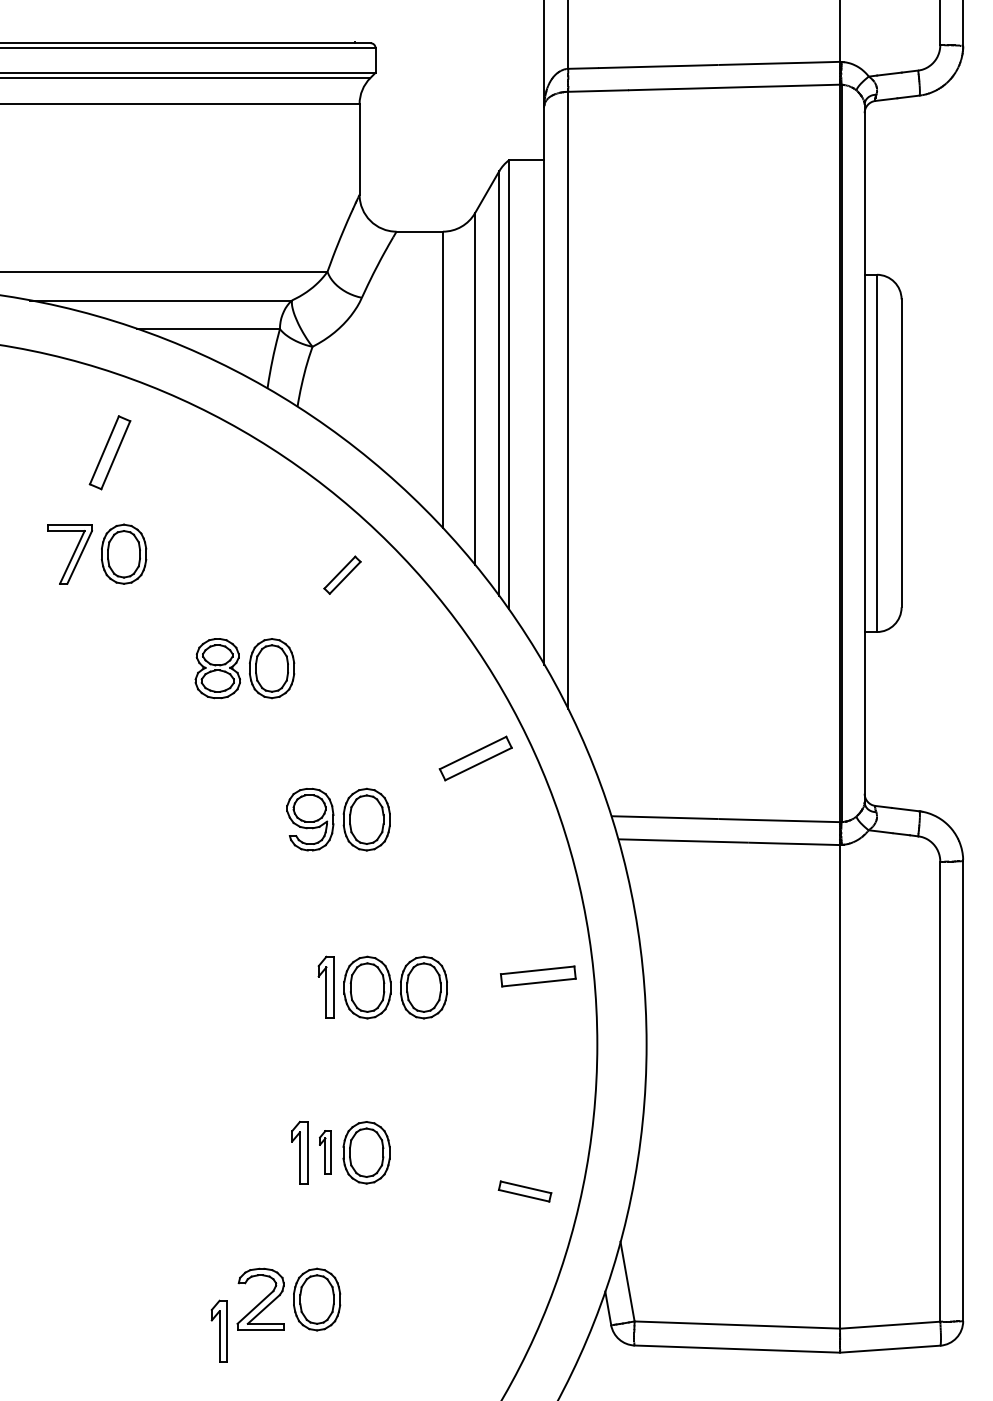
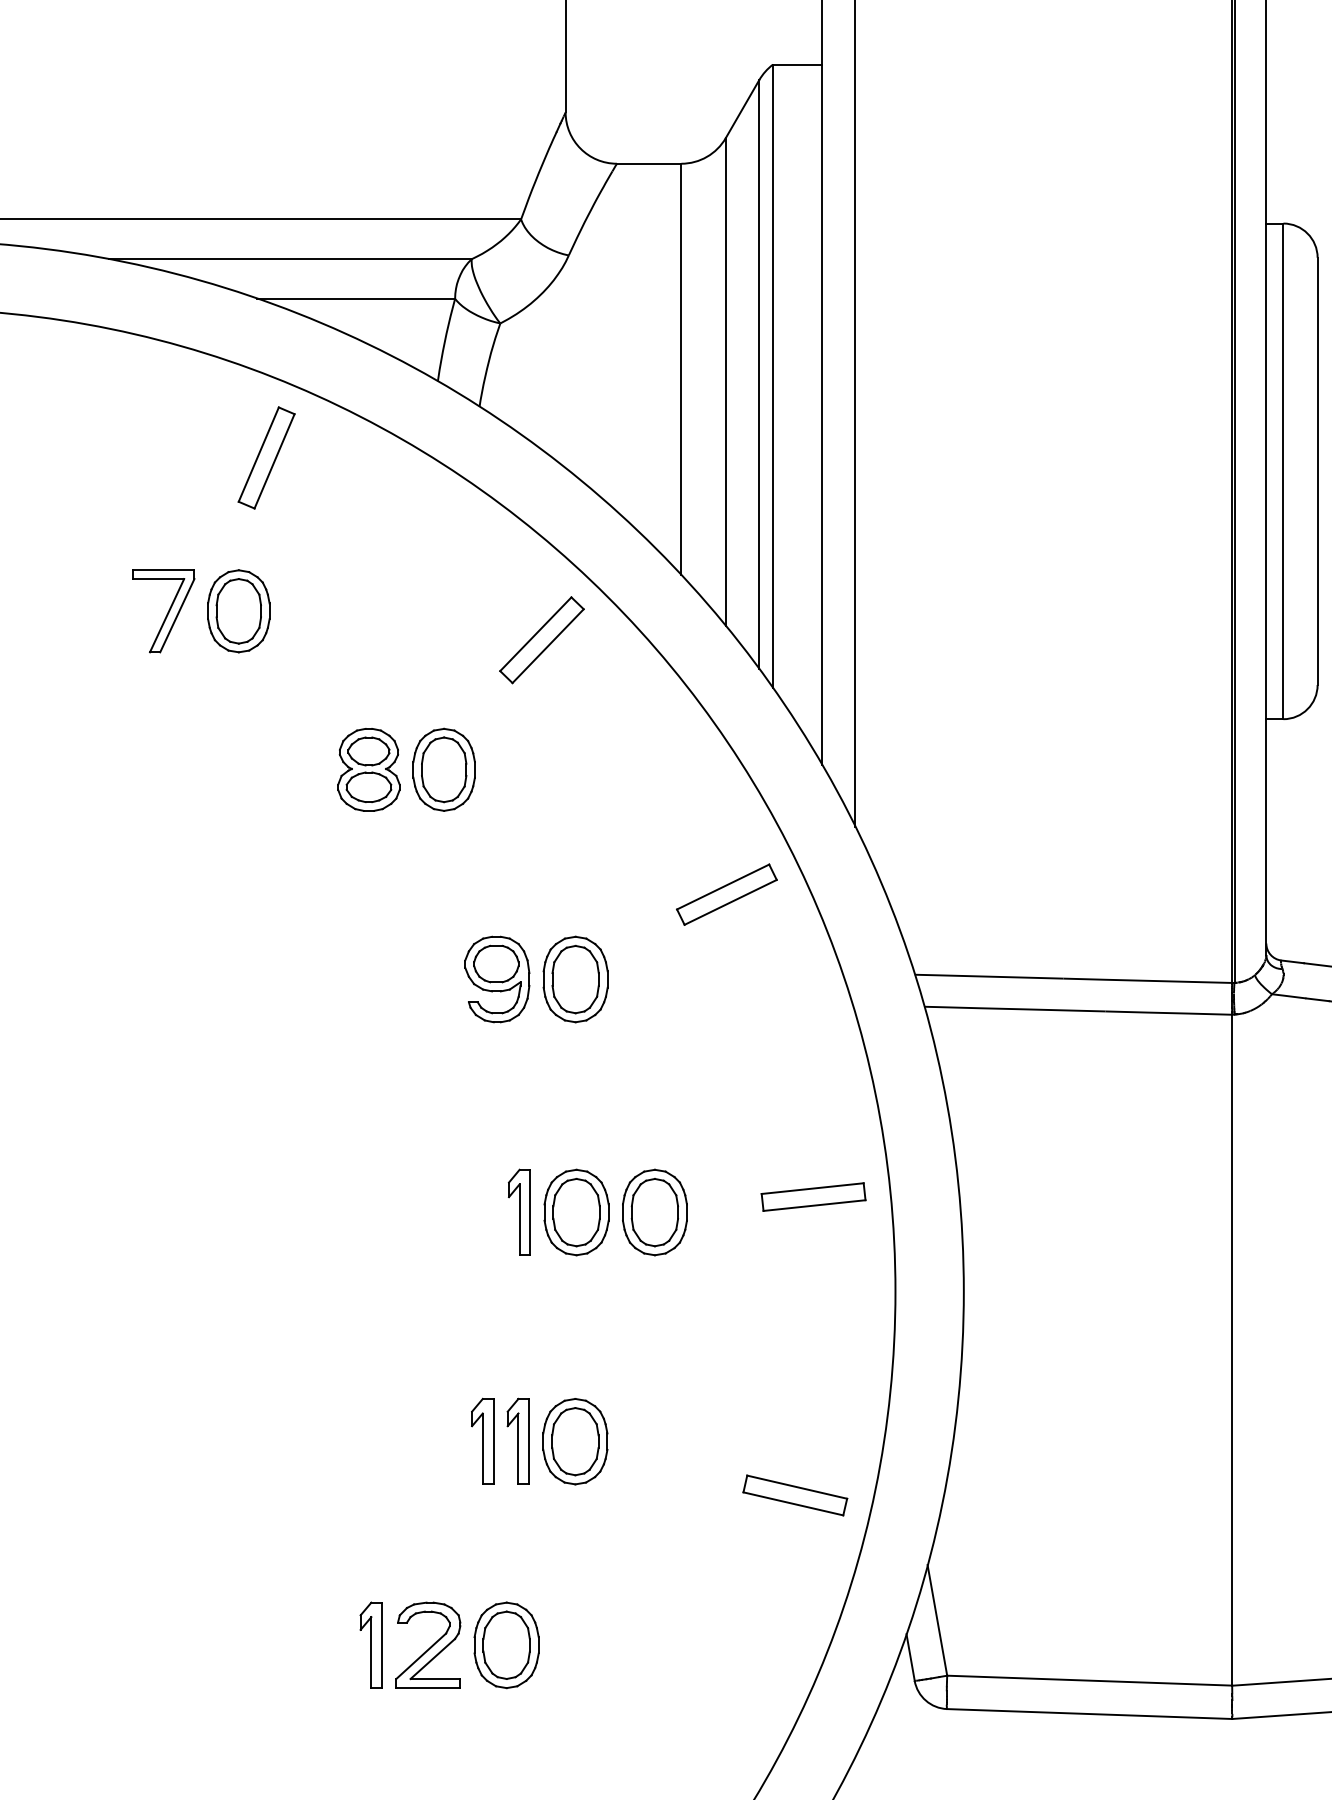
part: (109, 452) -> (265, 457), moved
part: (342, 575) -> (541, 640), size x1.67
part: (324, 1152) -> (516, 1441), size x1.43
part: (524, 1191) -> (794, 1495), size x1.43
part: (218, 1330) -> (369, 1643), moved

